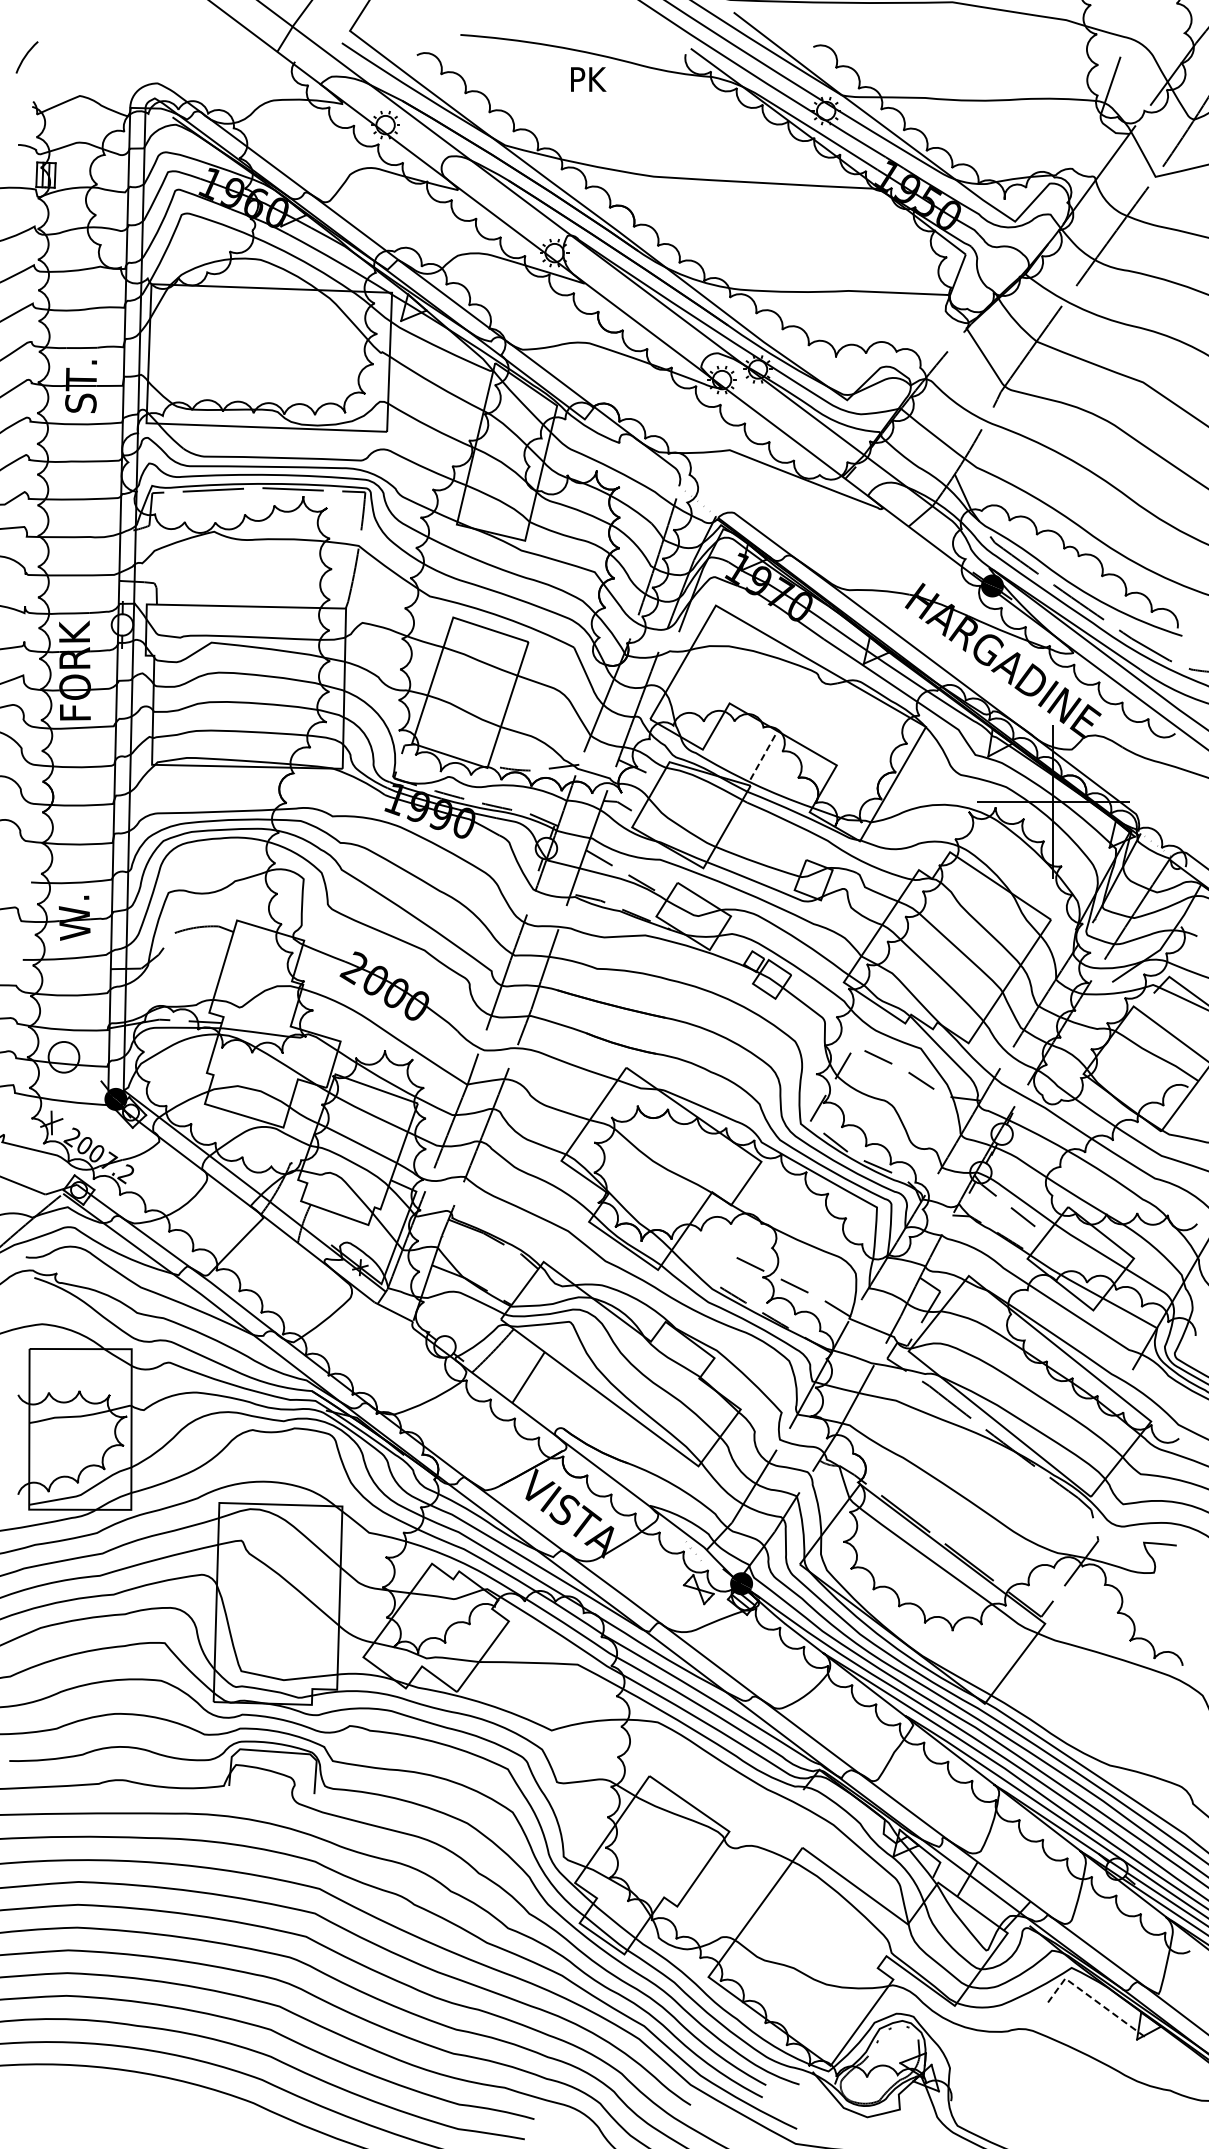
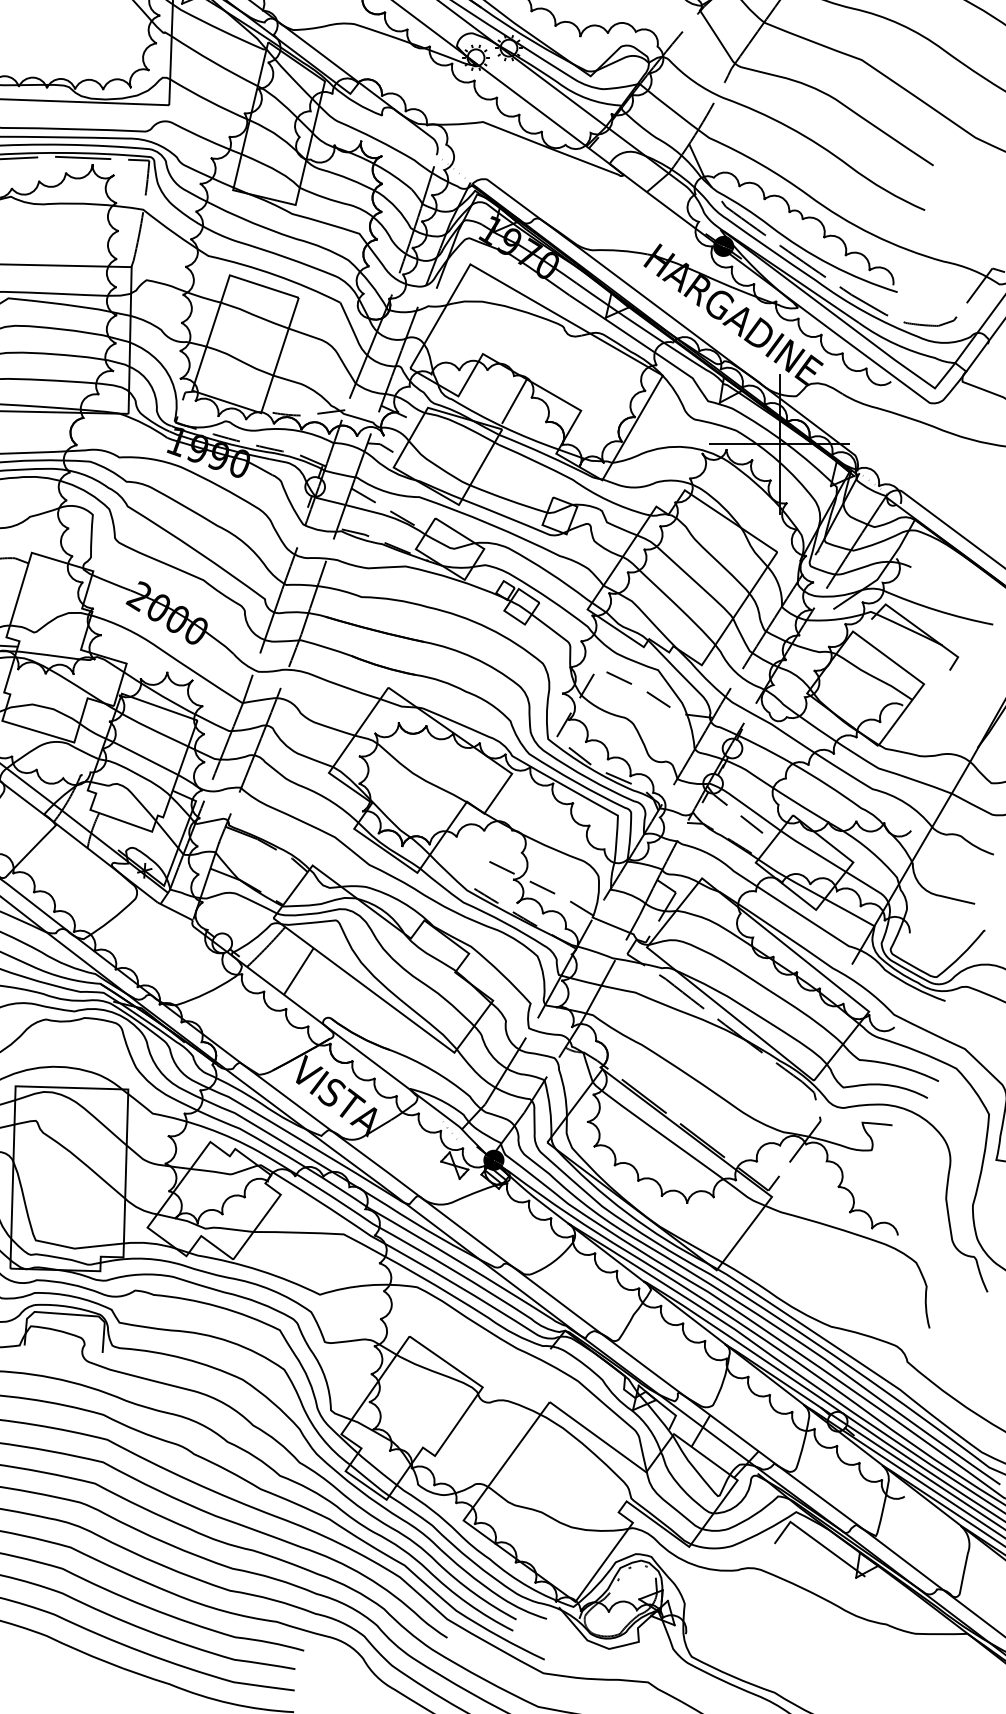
line: (764, 755) -> (514, 401), dashed -> solid
line: (1094, 1999) -> (817, 1541), dashed -> solid

